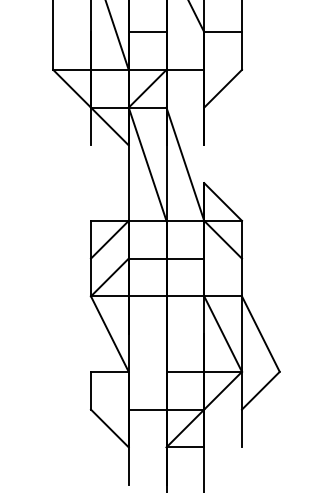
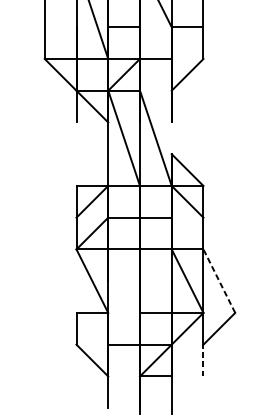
line: (260, 333) -> (219, 280), solid -> dashed
line: (241, 428) -> (203, 360), solid -> dashed

